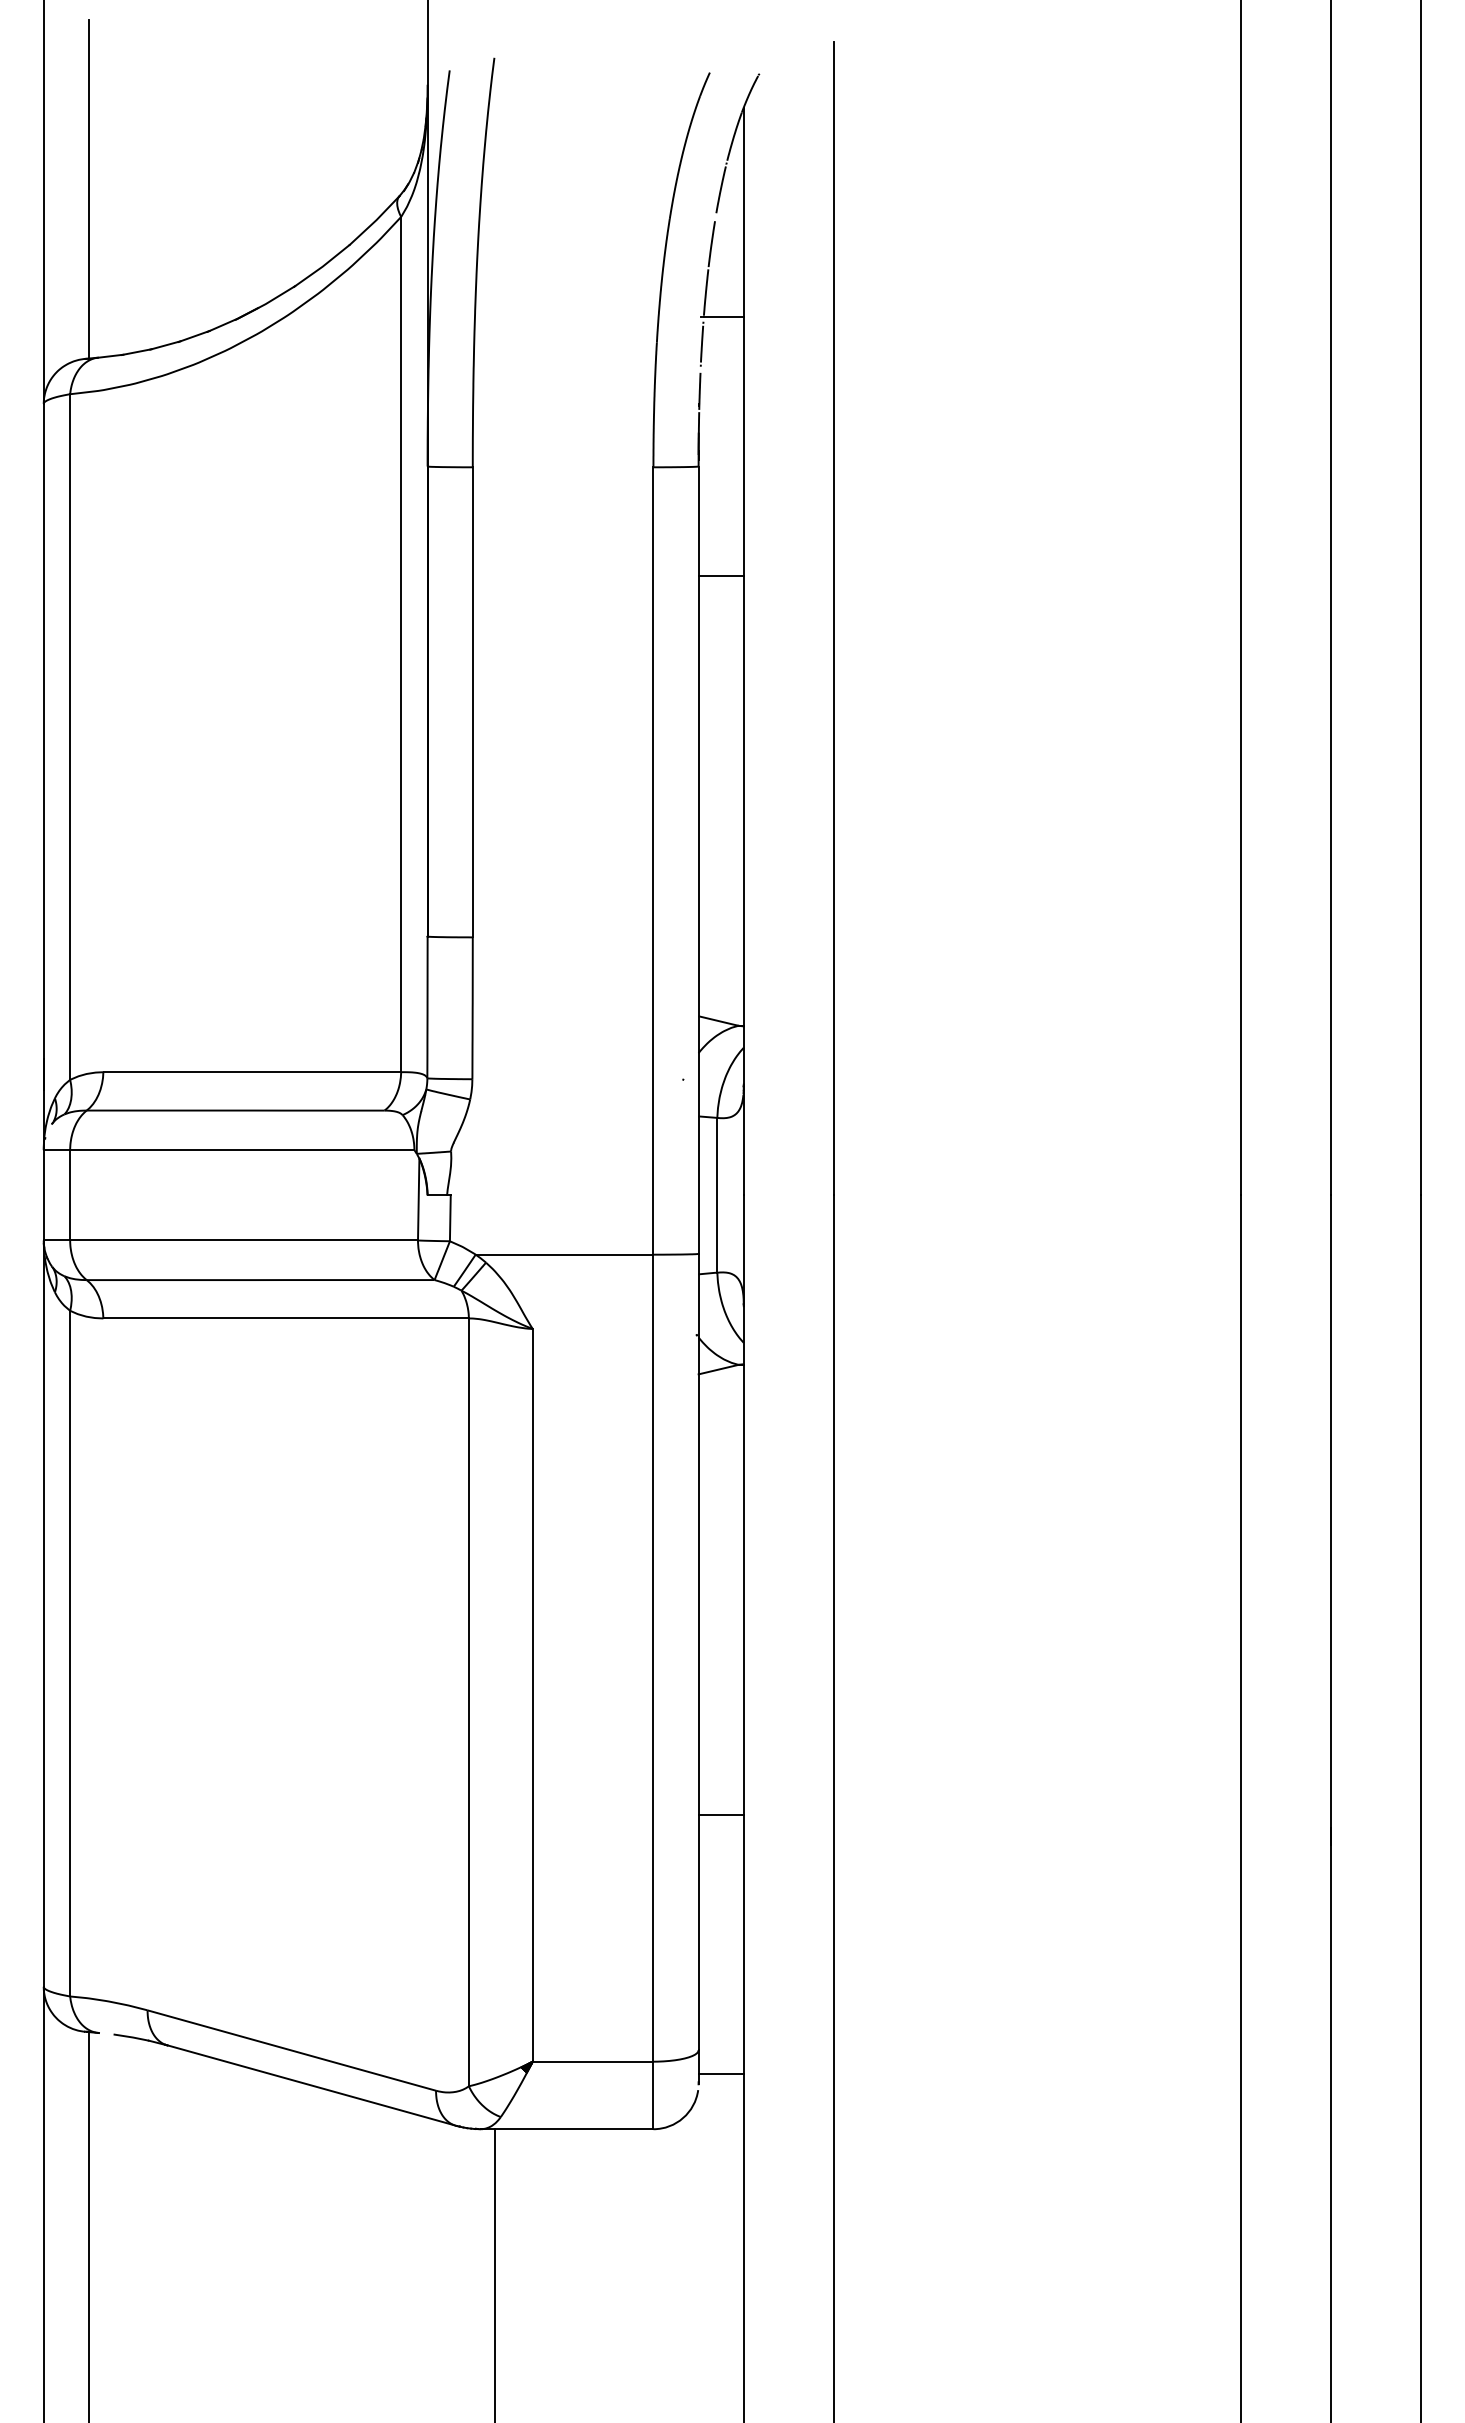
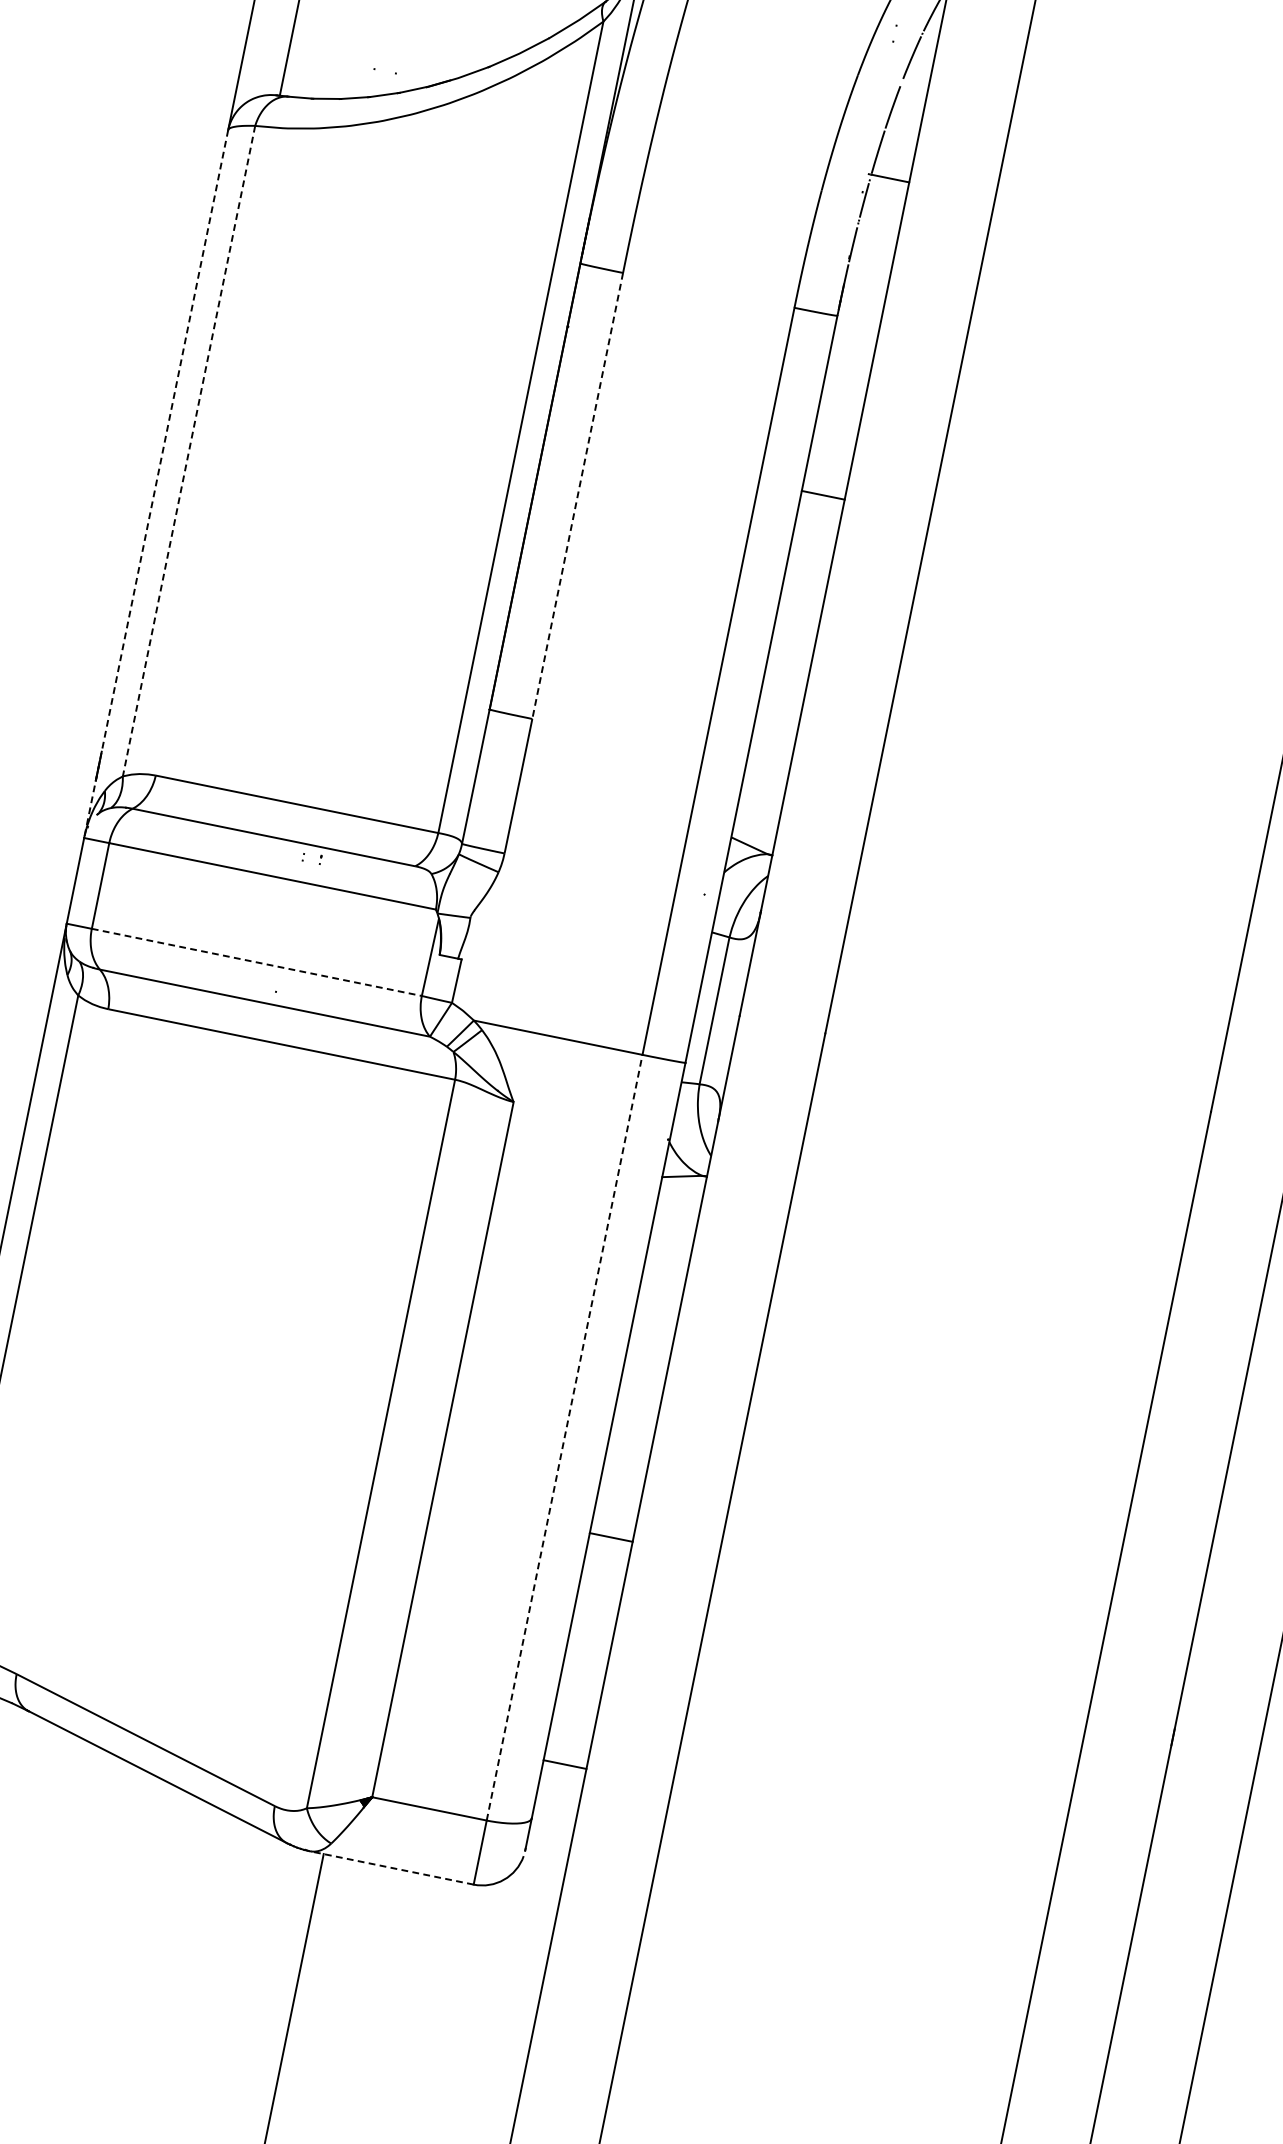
line: (720, 576) -> (822, 495), moved
line: (472, 702) -> (577, 496), solid -> dashed
line: (70, 737) -> (189, 451), solid -> dashed
line: (43, 777) -> (155, 484), solid -> dashed
line: (244, 1240) -> (257, 962), solid -> dashed
line: (653, 1658) -> (564, 1438), solid -> dashed
line: (720, 1814) -> (610, 1537), moved
line: (720, 2073) -> (564, 1764), moved
line: (566, 2129) -> (391, 1868), solid -> dashed

